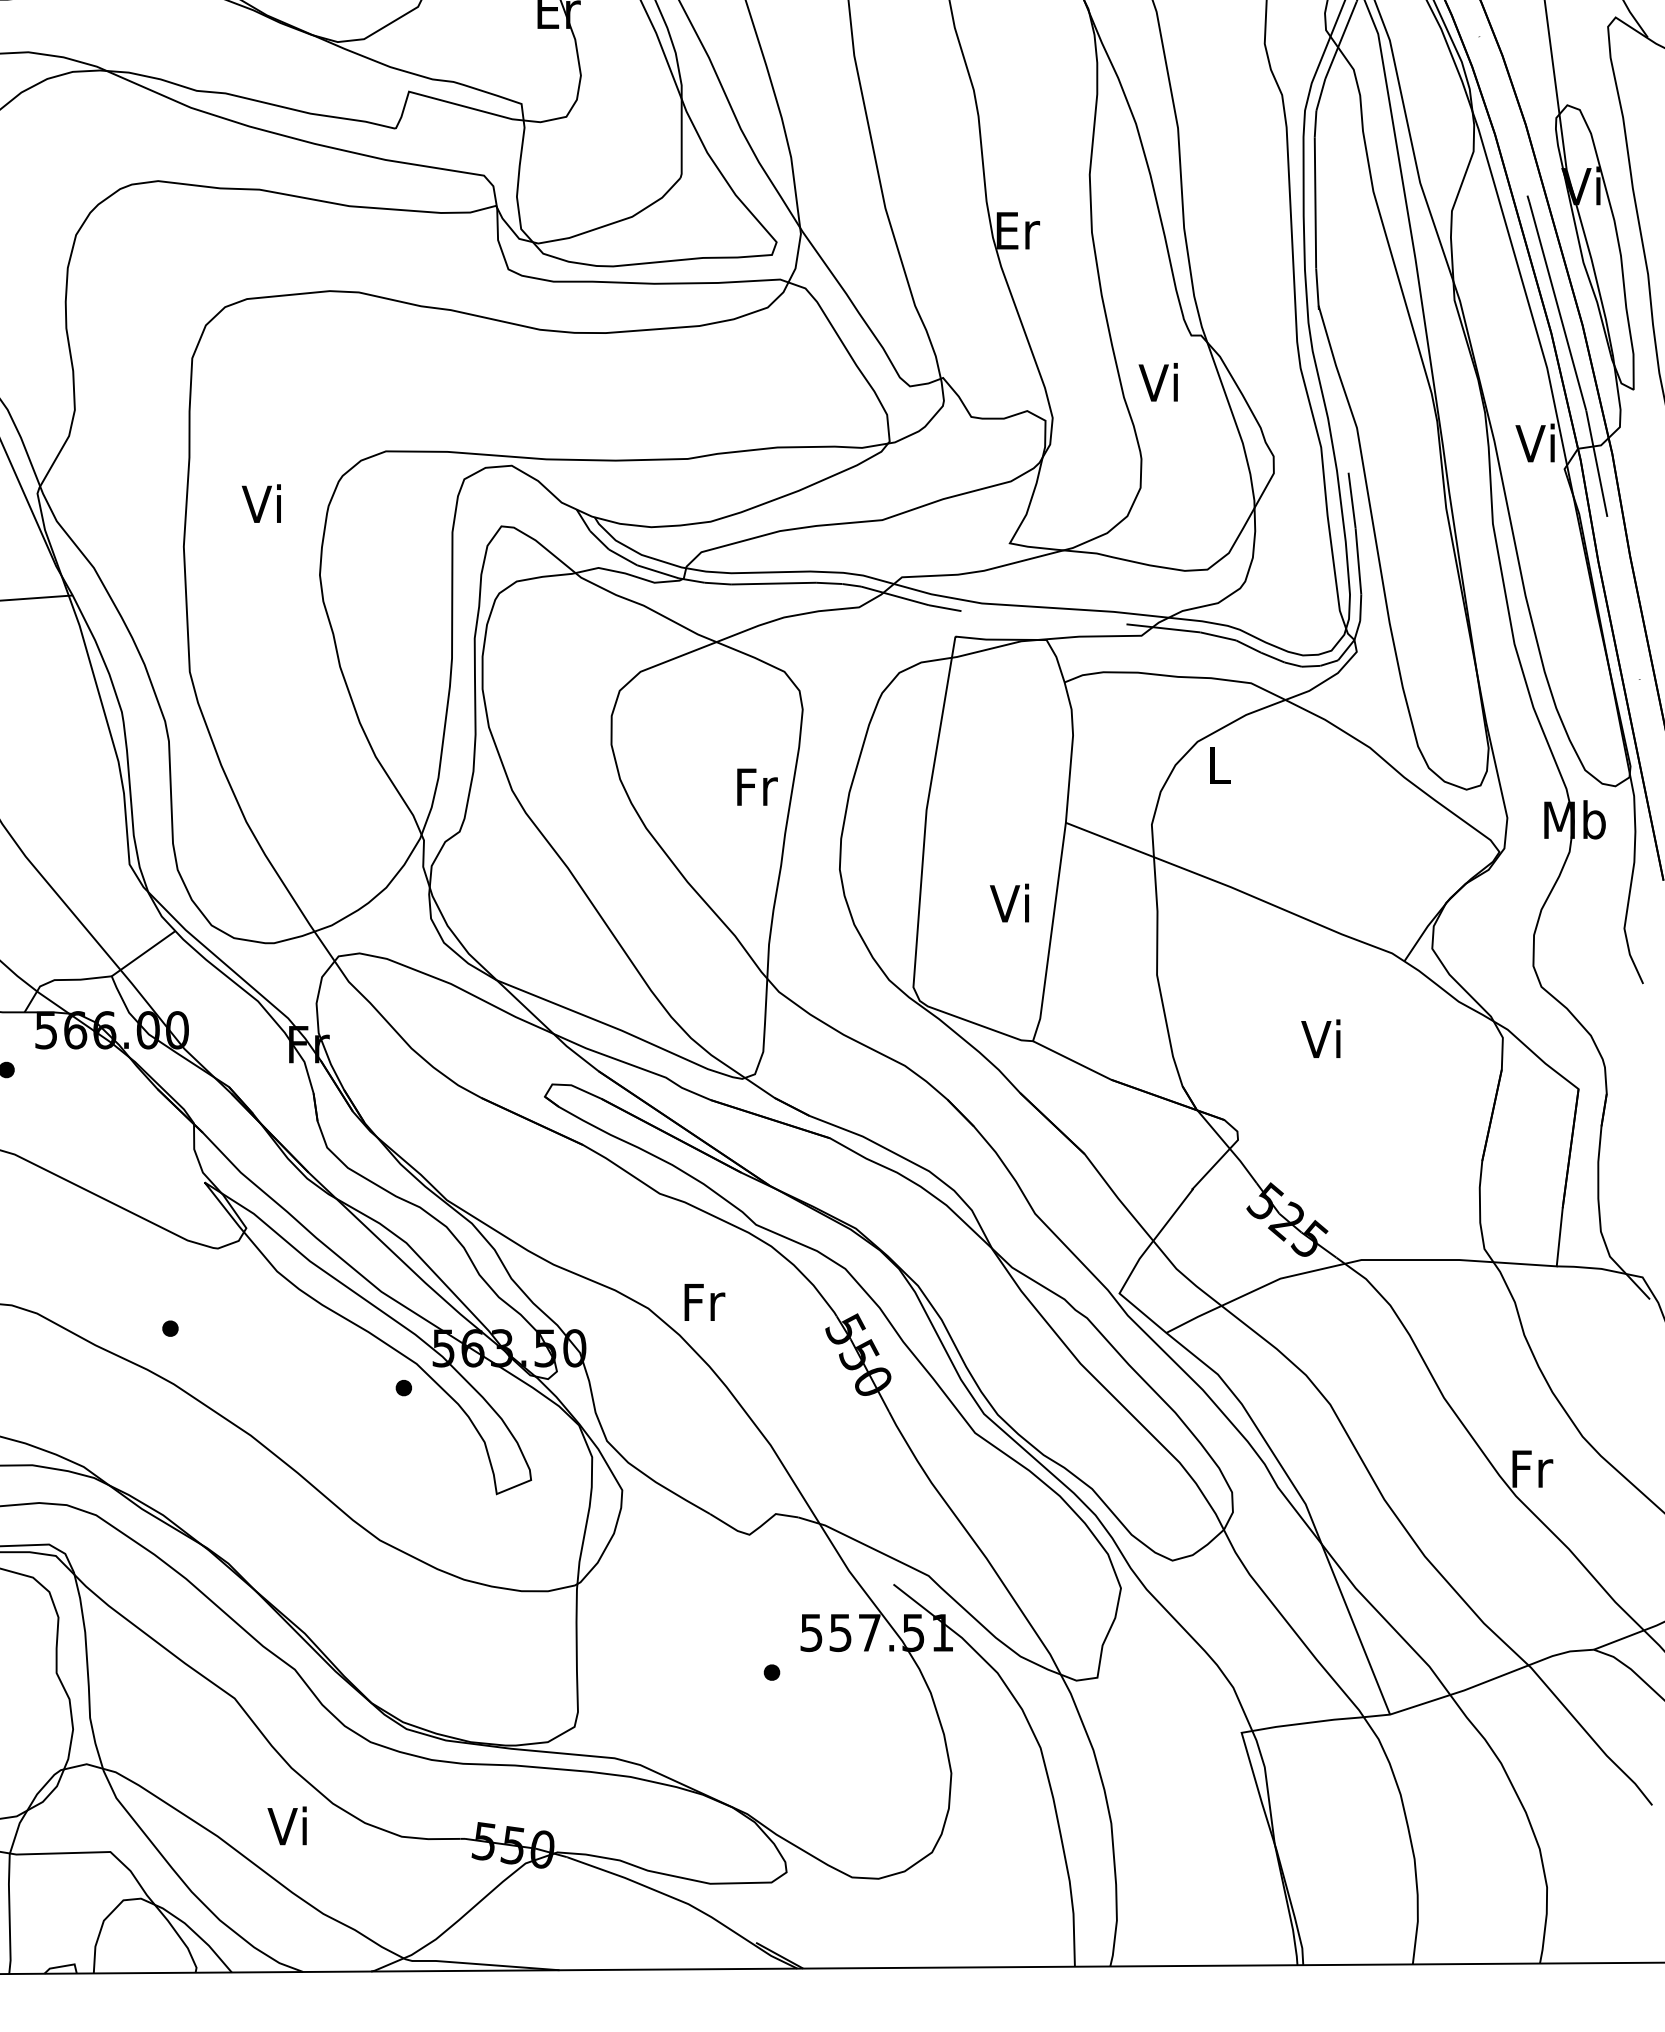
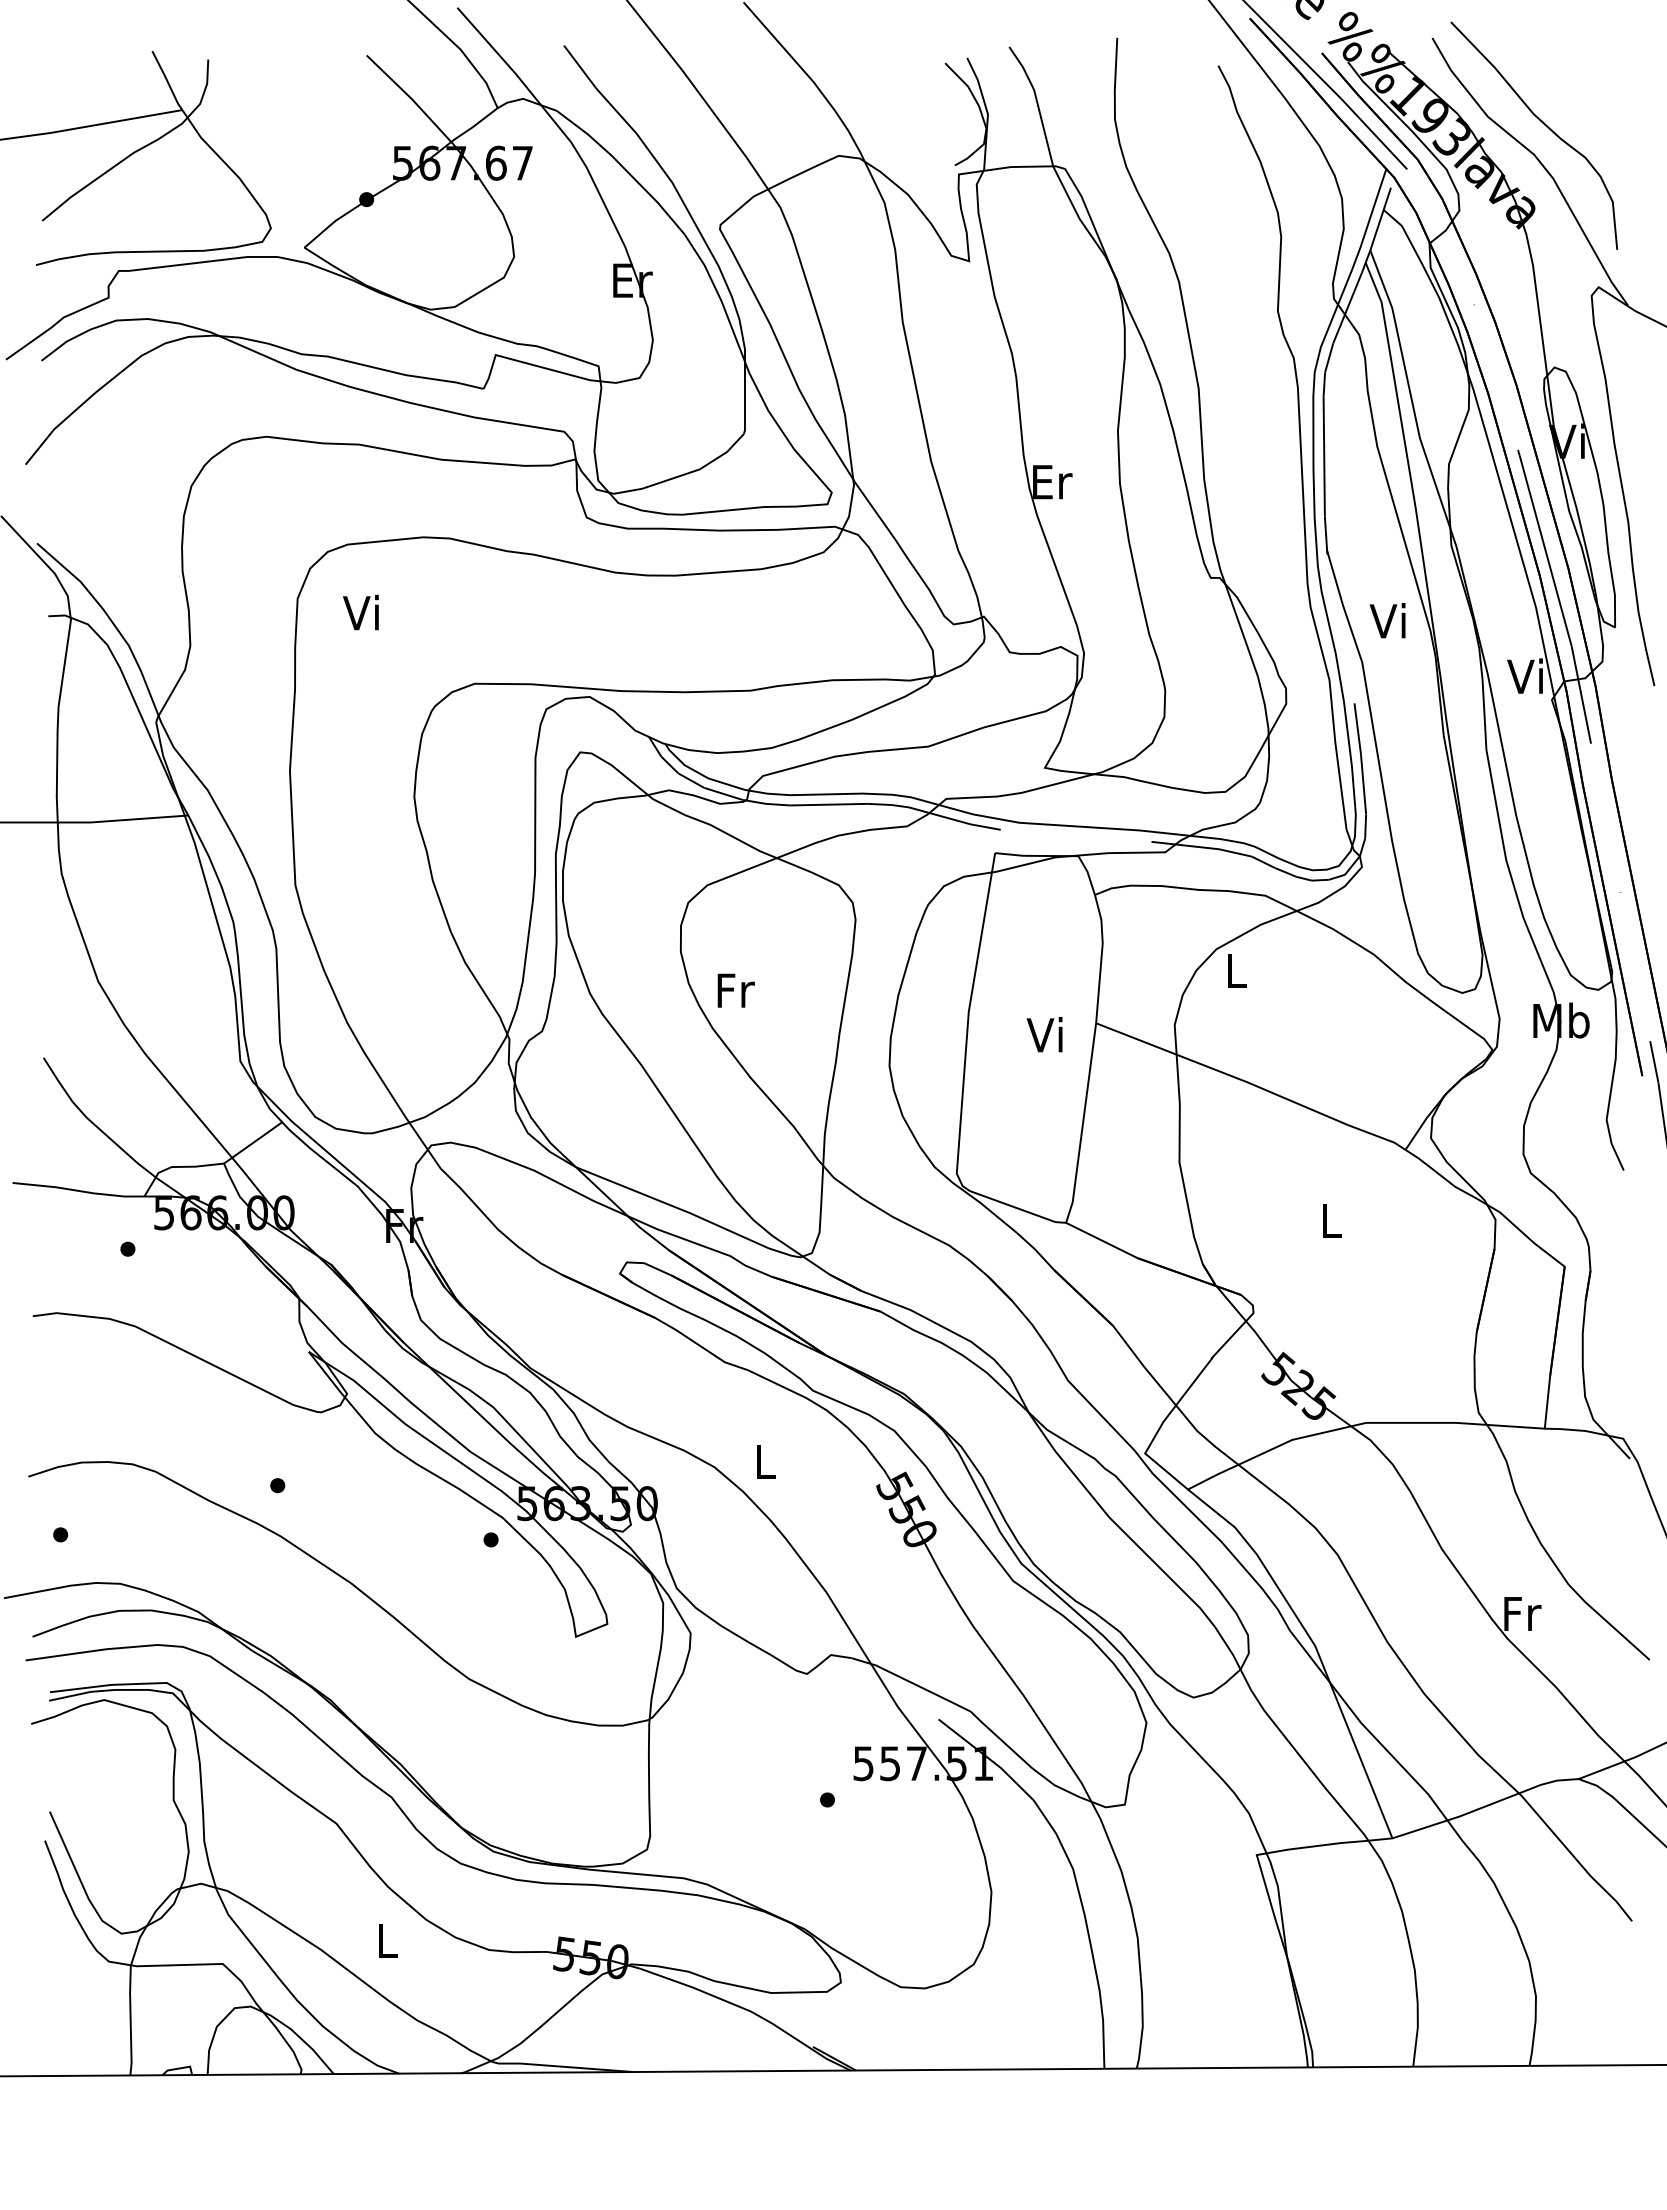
text: (1158, 382) -> (1387, 620), moved
text: (261, 503) -> (360, 612), moved
text: (756, 786) -> (735, 990), moved
text: (1009, 902) -> (1044, 1034), moved
text: (1320, 1038) -> (1328, 1220), Vi -> L
text: (704, 1302) -> (765, 1461), Fr -> L
text: (287, 1825) -> (384, 1939), Vi -> L

